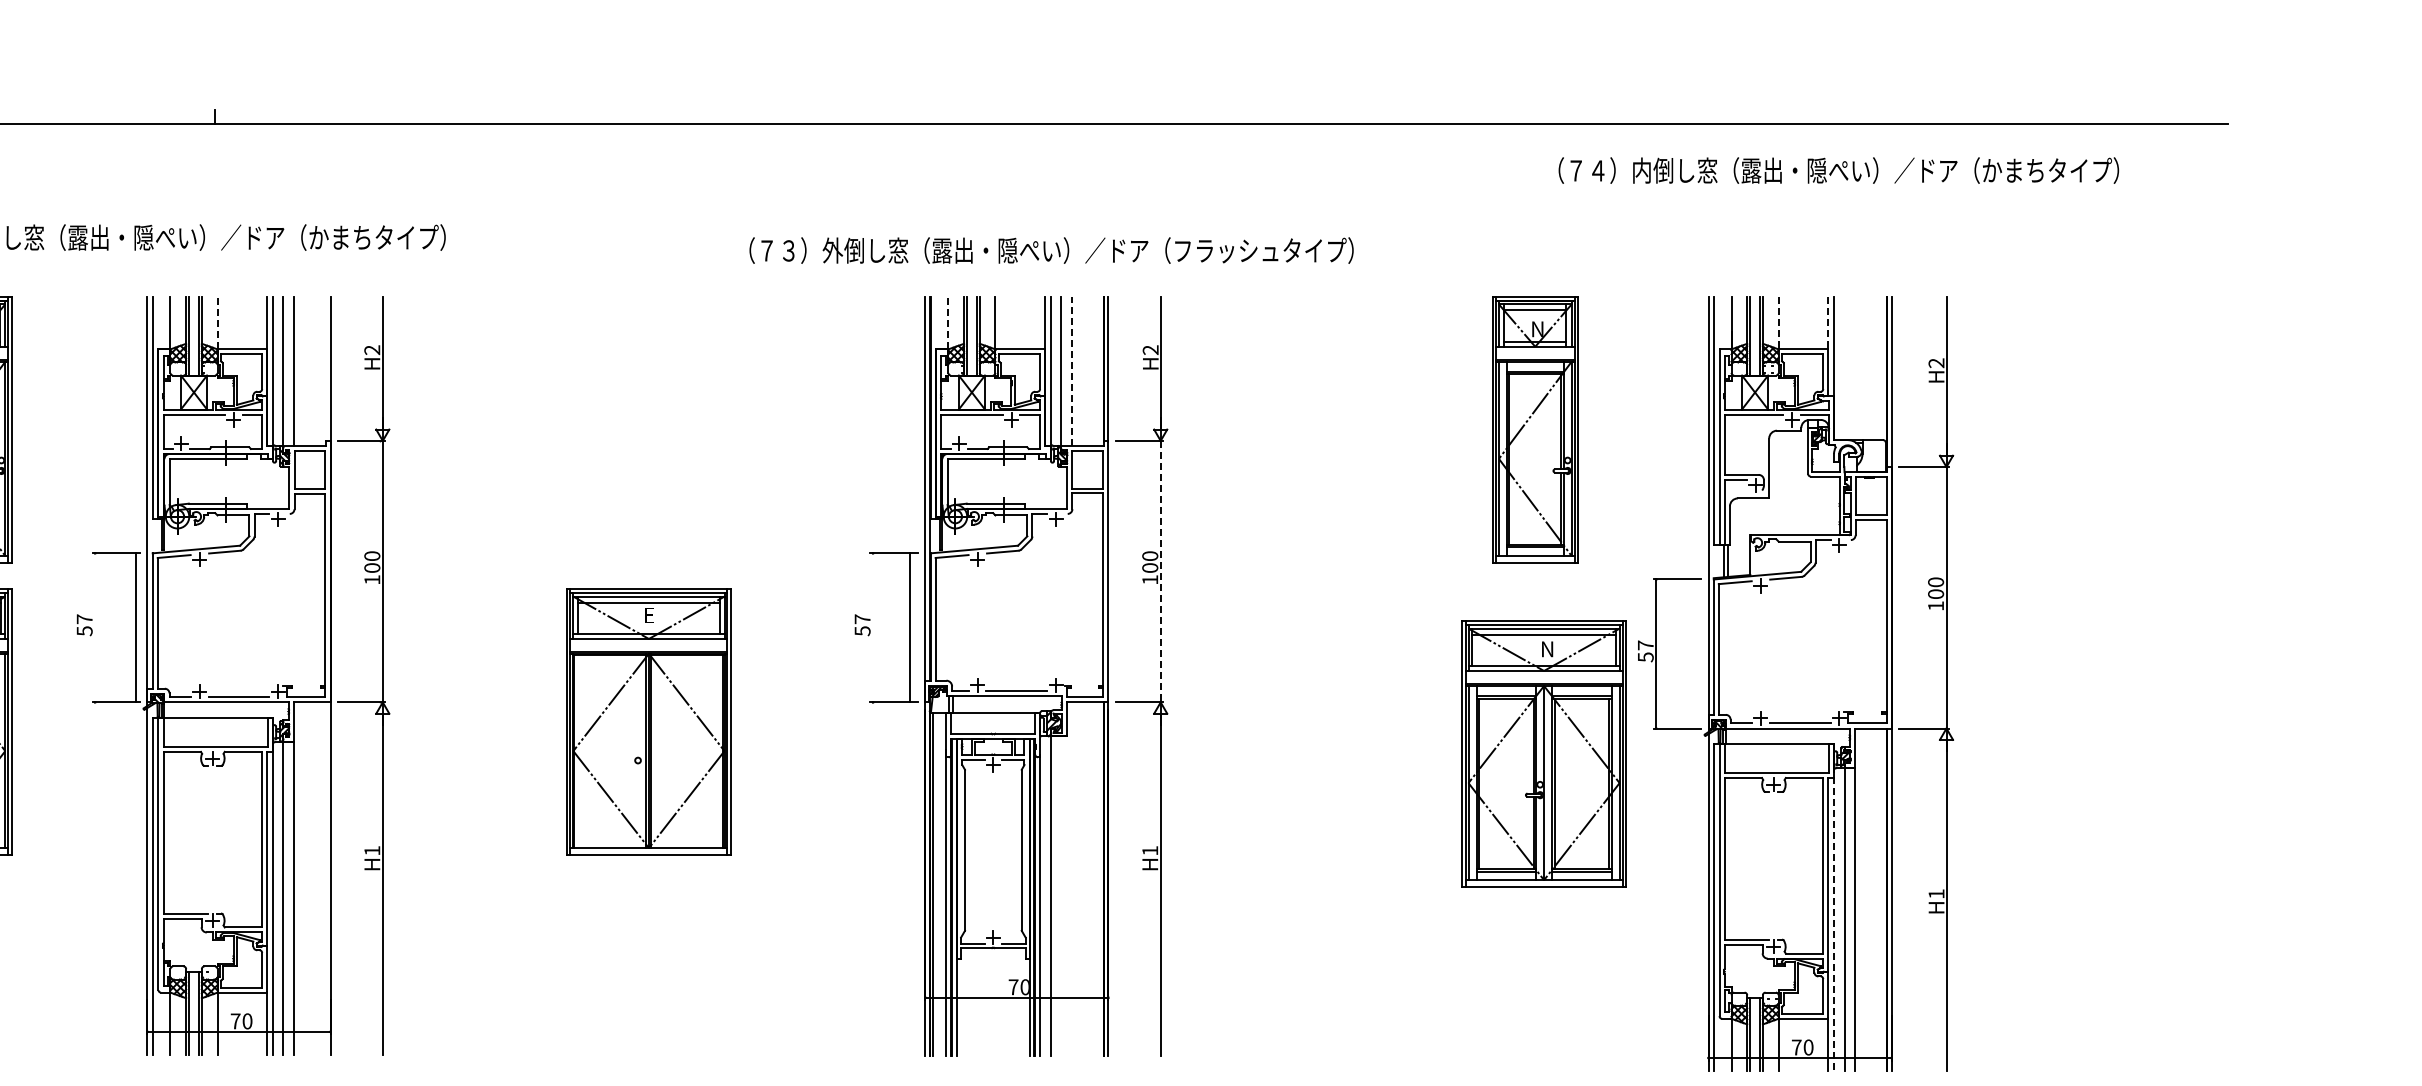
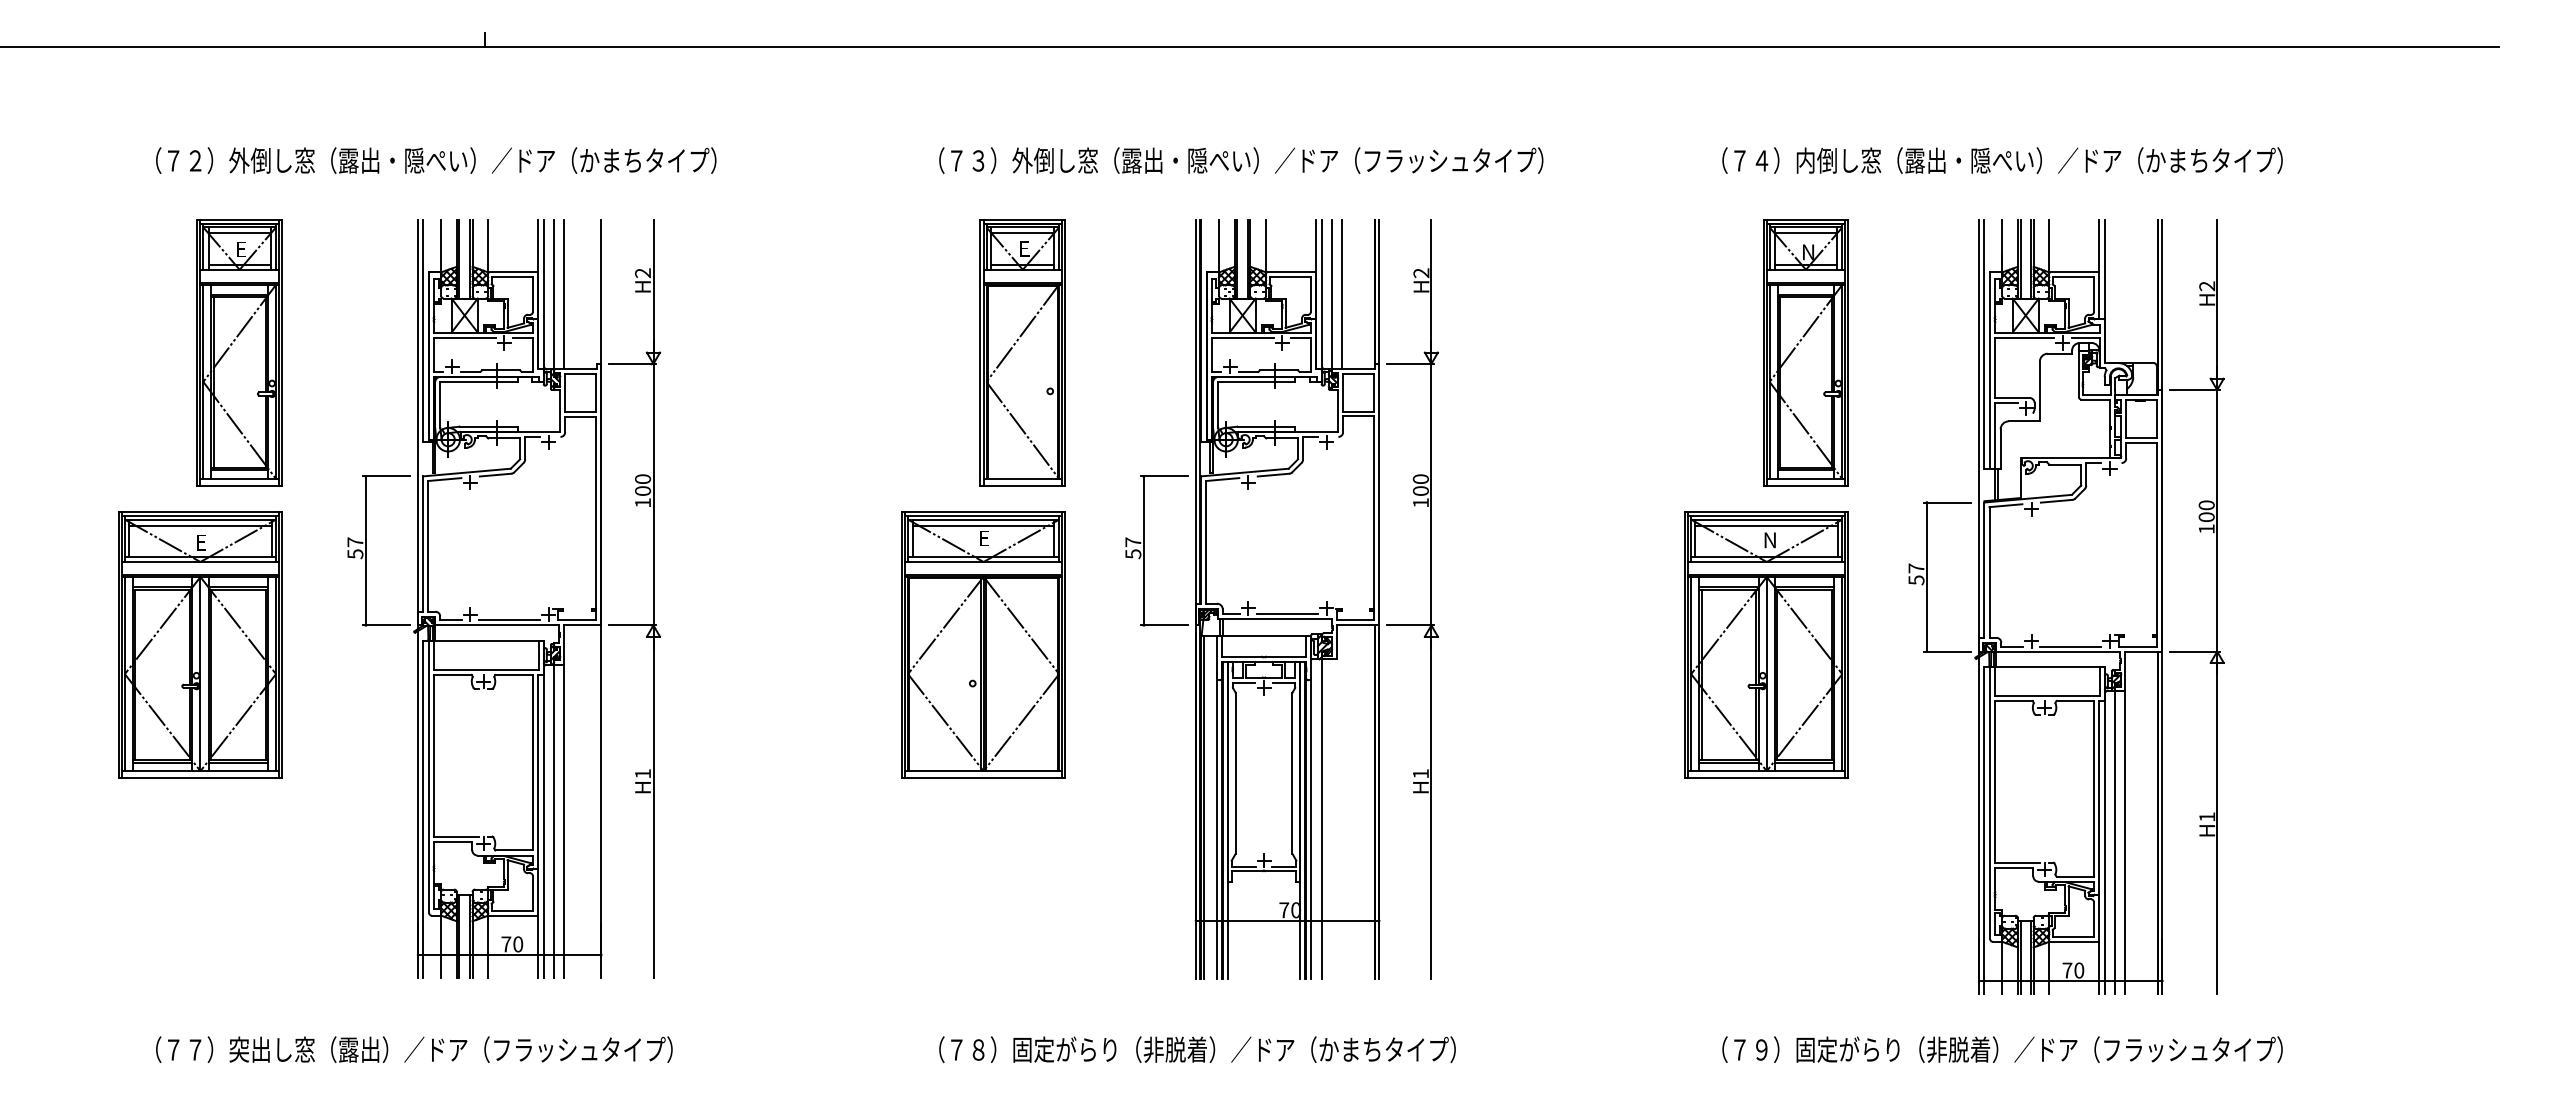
text: (1838, 170) -> (2002, 160), moved
text: (1051, 250) -> (1241, 160), moved
line: (217, 322) -> (488, 245), dashed -> solid
line: (948, 322) -> (1219, 245), dashed -> solid
line: (1778, 323) -> (2049, 246), dashed -> solid
line: (1827, 323) -> (2098, 246), dashed -> solid
line: (1071, 371) -> (1342, 294), dashed -> solid
part: (751, 429) -> (1022, 352), added
line: (1160, 571) -> (1431, 494), dashed -> solid
line: (135, 627) -> (365, 550), moved
line: (909, 627) -> (1143, 550), moved
part: (648, 721) -> (983, 644), moved
part: (1543, 753) -> (1766, 644), moved
line: (1833, 908) -> (2104, 831), dashed -> solid

